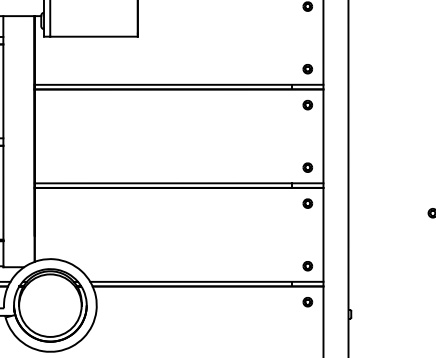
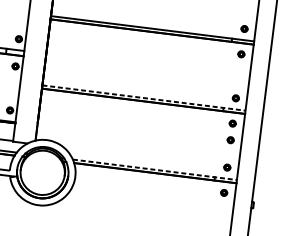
line: (179, 183) -> (144, 98), solid -> dashed
part: (307, 227) -> (230, 140), added
line: (206, 281) -> (154, 169), solid -> dashed

